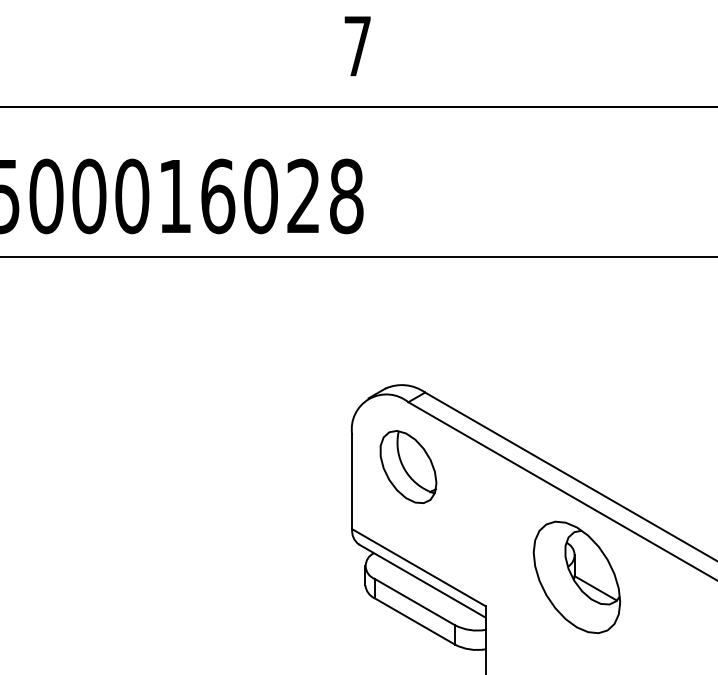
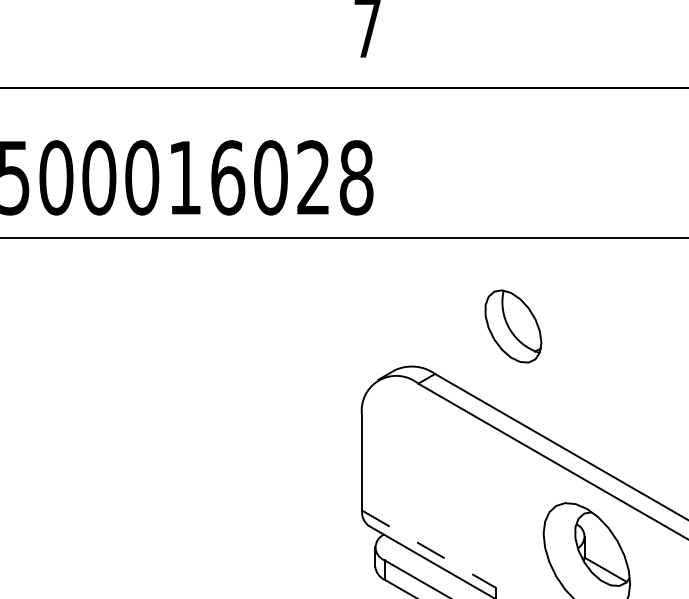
part: (408, 466) -> (513, 325), moved
line: (419, 567) -> (429, 548), solid -> dashed

